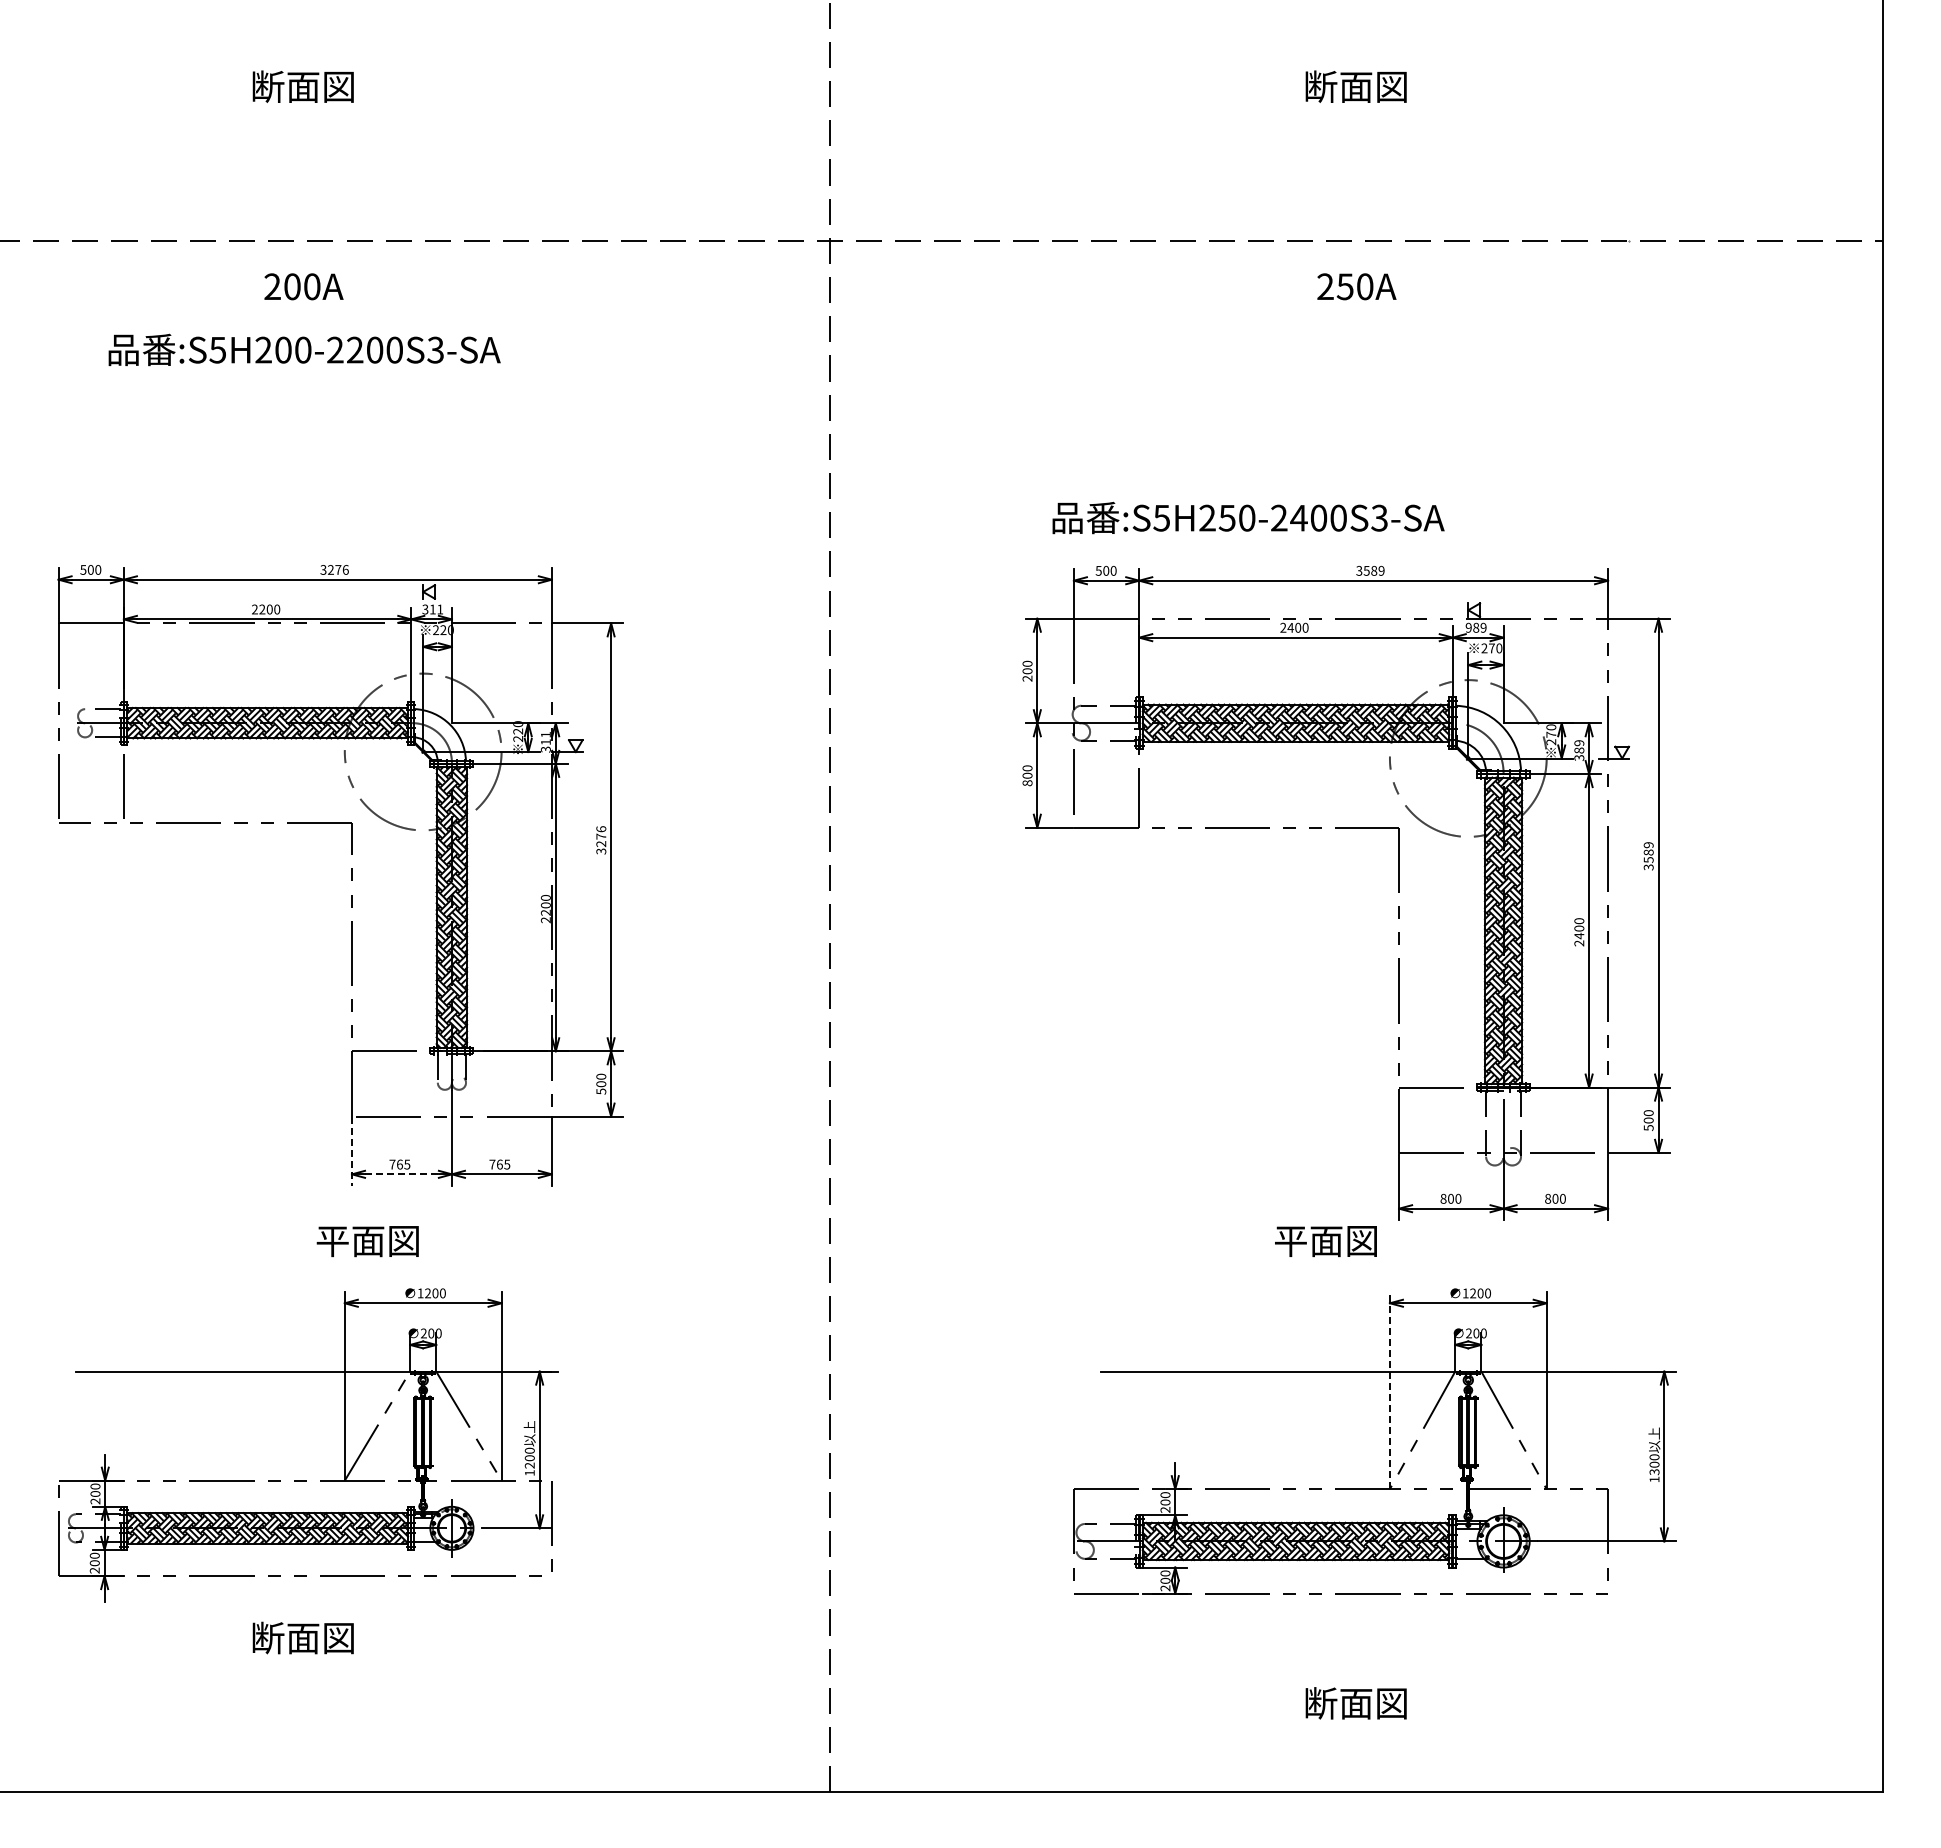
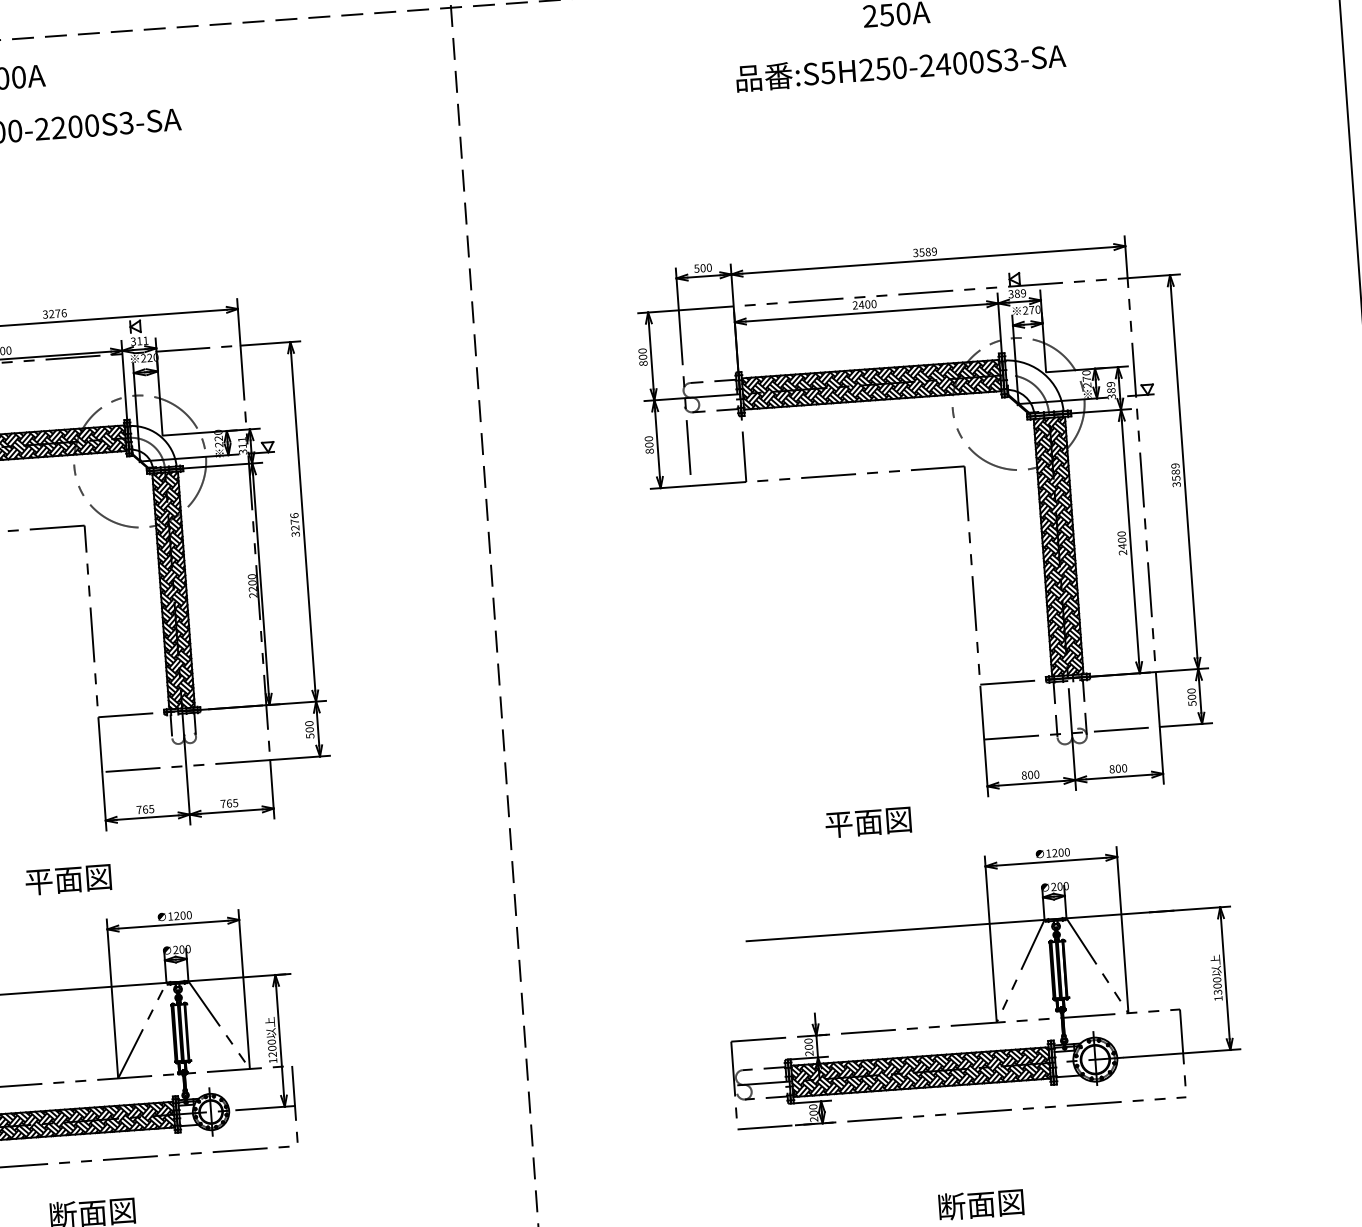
text: (1248, 517) -> (900, 67), moved
text: (1468, 627) -> (1010, 293), 989 -> 389
text: (1027, 678) -> (643, 363), 200 -> 800
line: (352, 1152) -> (104, 802), dashed -> solid
line: (401, 1174) -> (147, 817), dashed -> solid
text: (367, 1241) -> (68, 880), moved
text: (1325, 1241) -> (868, 822), moved
line: (1389, 1389) -> (990, 938), dashed -> solid

